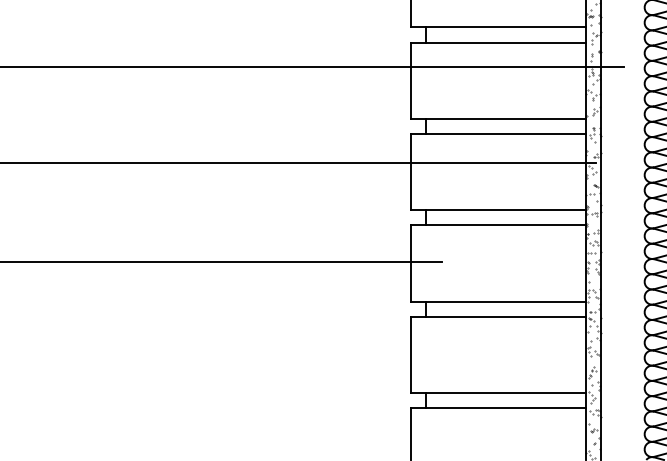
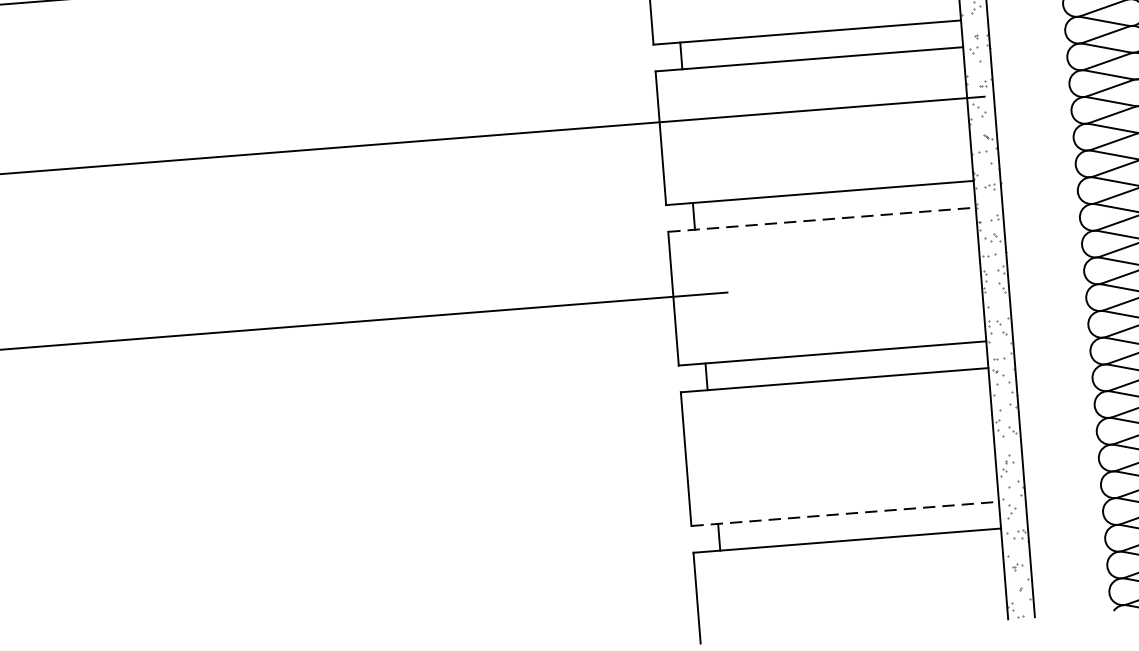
line: (498, 225) -> (821, 219), solid -> dashed
line: (498, 393) -> (845, 514), solid -> dashed

